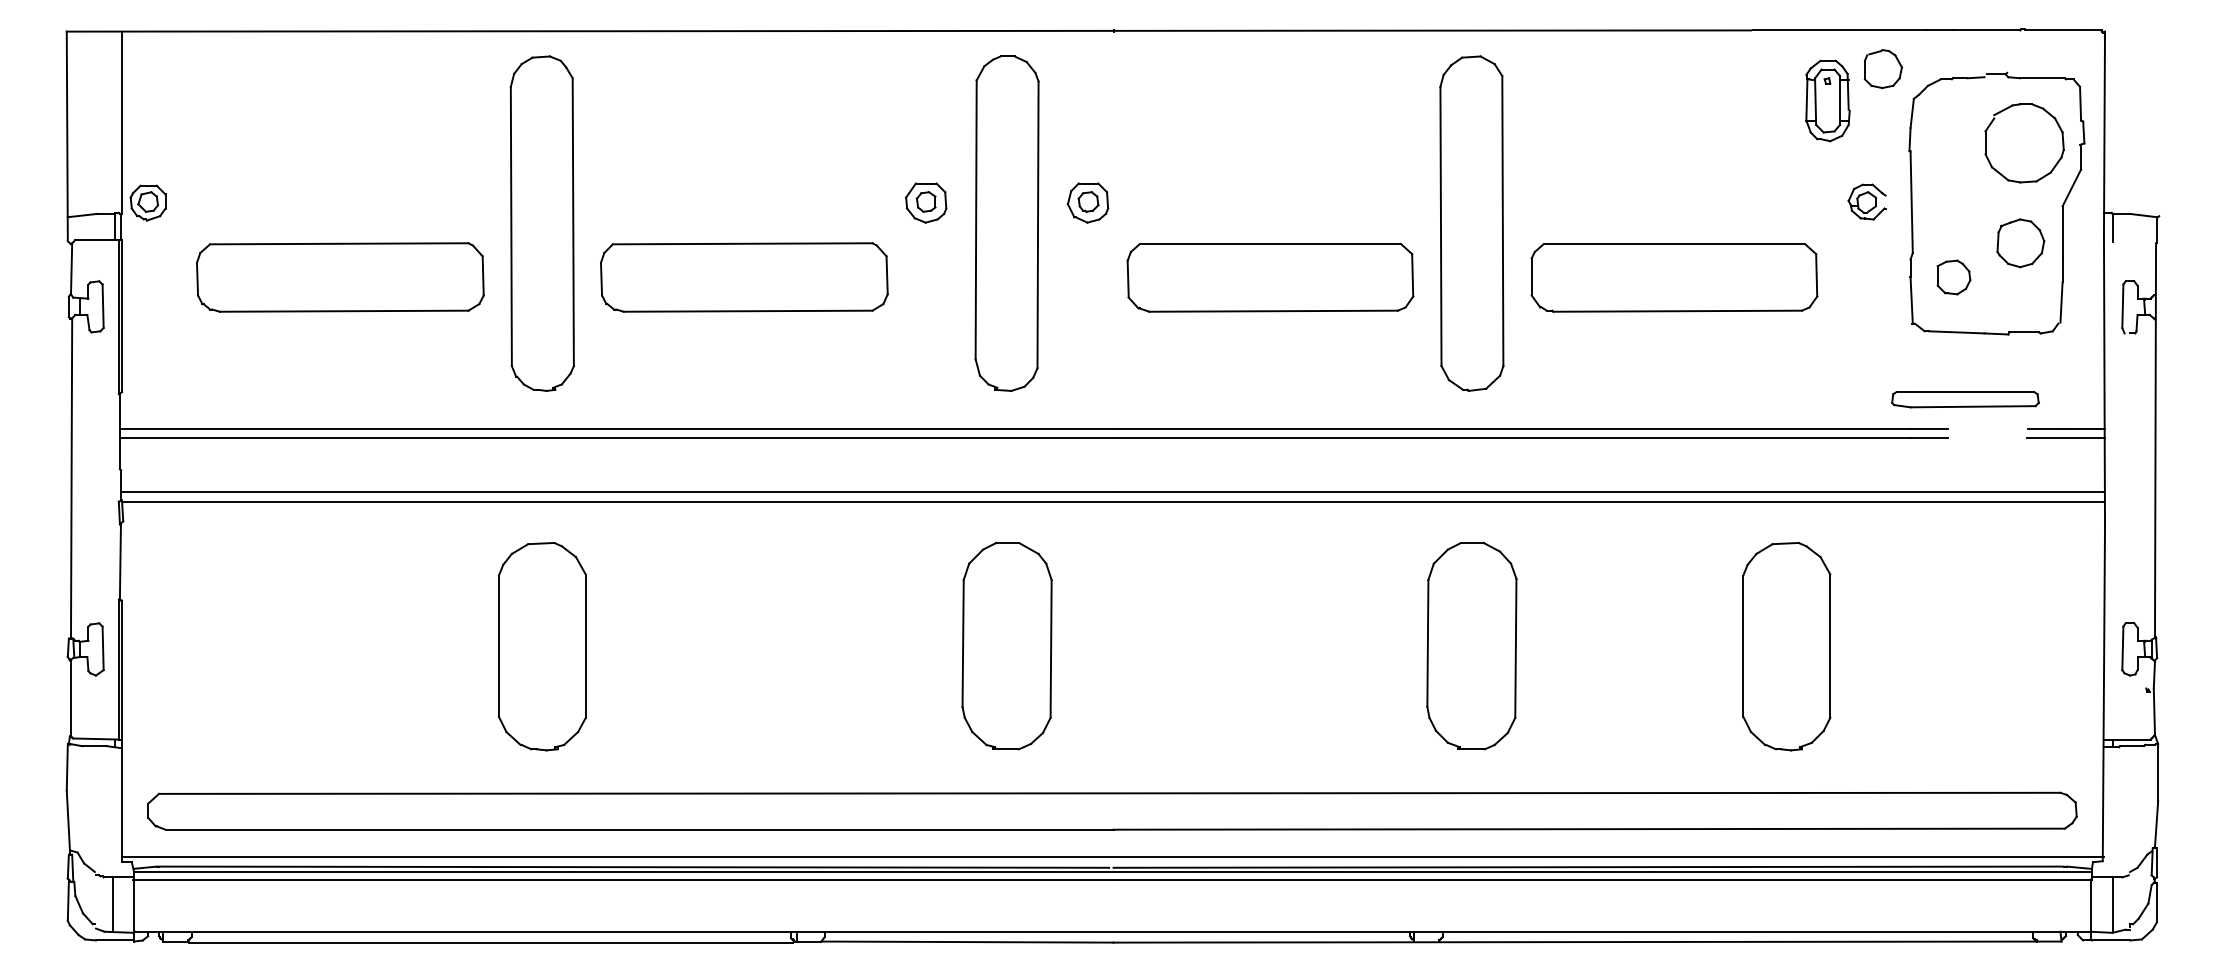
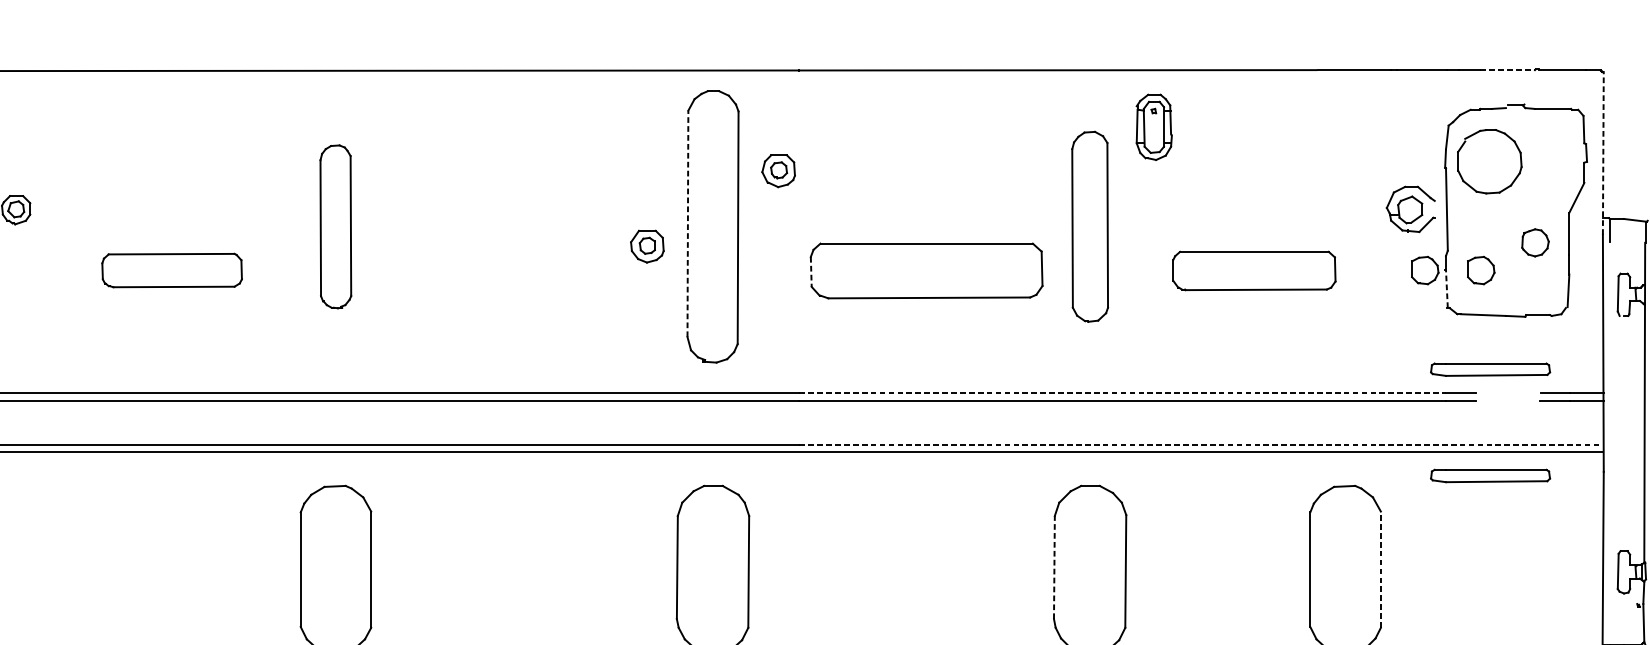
line: (1986, 30) -> (1507, 70), solid -> dashed
part: (1882, 68) -> (1423, 101), removed
part: (1827, 100) -> (1153, 126), moved
line: (2104, 132) -> (1603, 152), solid -> dashed
part: (2024, 143) -> (1489, 161), moved
part: (1866, 201) -> (1410, 208), size x1.6
part: (926, 202) -> (647, 246), moved
part: (1087, 202) -> (778, 170), moved
line: (976, 219) -> (688, 223), solid -> dashed
part: (541, 223) -> (335, 226), size x0.6
part: (1471, 223) -> (1089, 226), size x0.7
part: (2020, 243) -> (1535, 242), size x0.7
part: (340, 277) -> (172, 270), size x0.6
part: (744, 277) -> (499, 270), removed
part: (1674, 277) -> (1254, 270), size x0.7
part: (1884, 277) -> (1424, 270), added
line: (1128, 279) -> (811, 272), solid -> dashed
line: (1911, 299) -> (1446, 288), solid -> dashed
line: (1512, 429) -> (1123, 393), solid -> dashed
line: (1609, 491) -> (1201, 444), solid -> dashed
part: (1965, 530) -> (1490, 475), added
line: (1427, 643) -> (1054, 567), solid -> dashed
line: (1830, 646) -> (1381, 569), solid -> dashed

